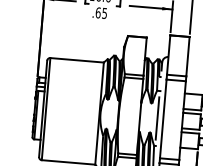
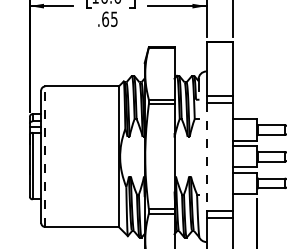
line: (46, 108) -> (45, 156), solid -> dashed
line: (157, 118) -> (198, 156), removed
line: (163, 119) -> (206, 157), solid -> dashed

